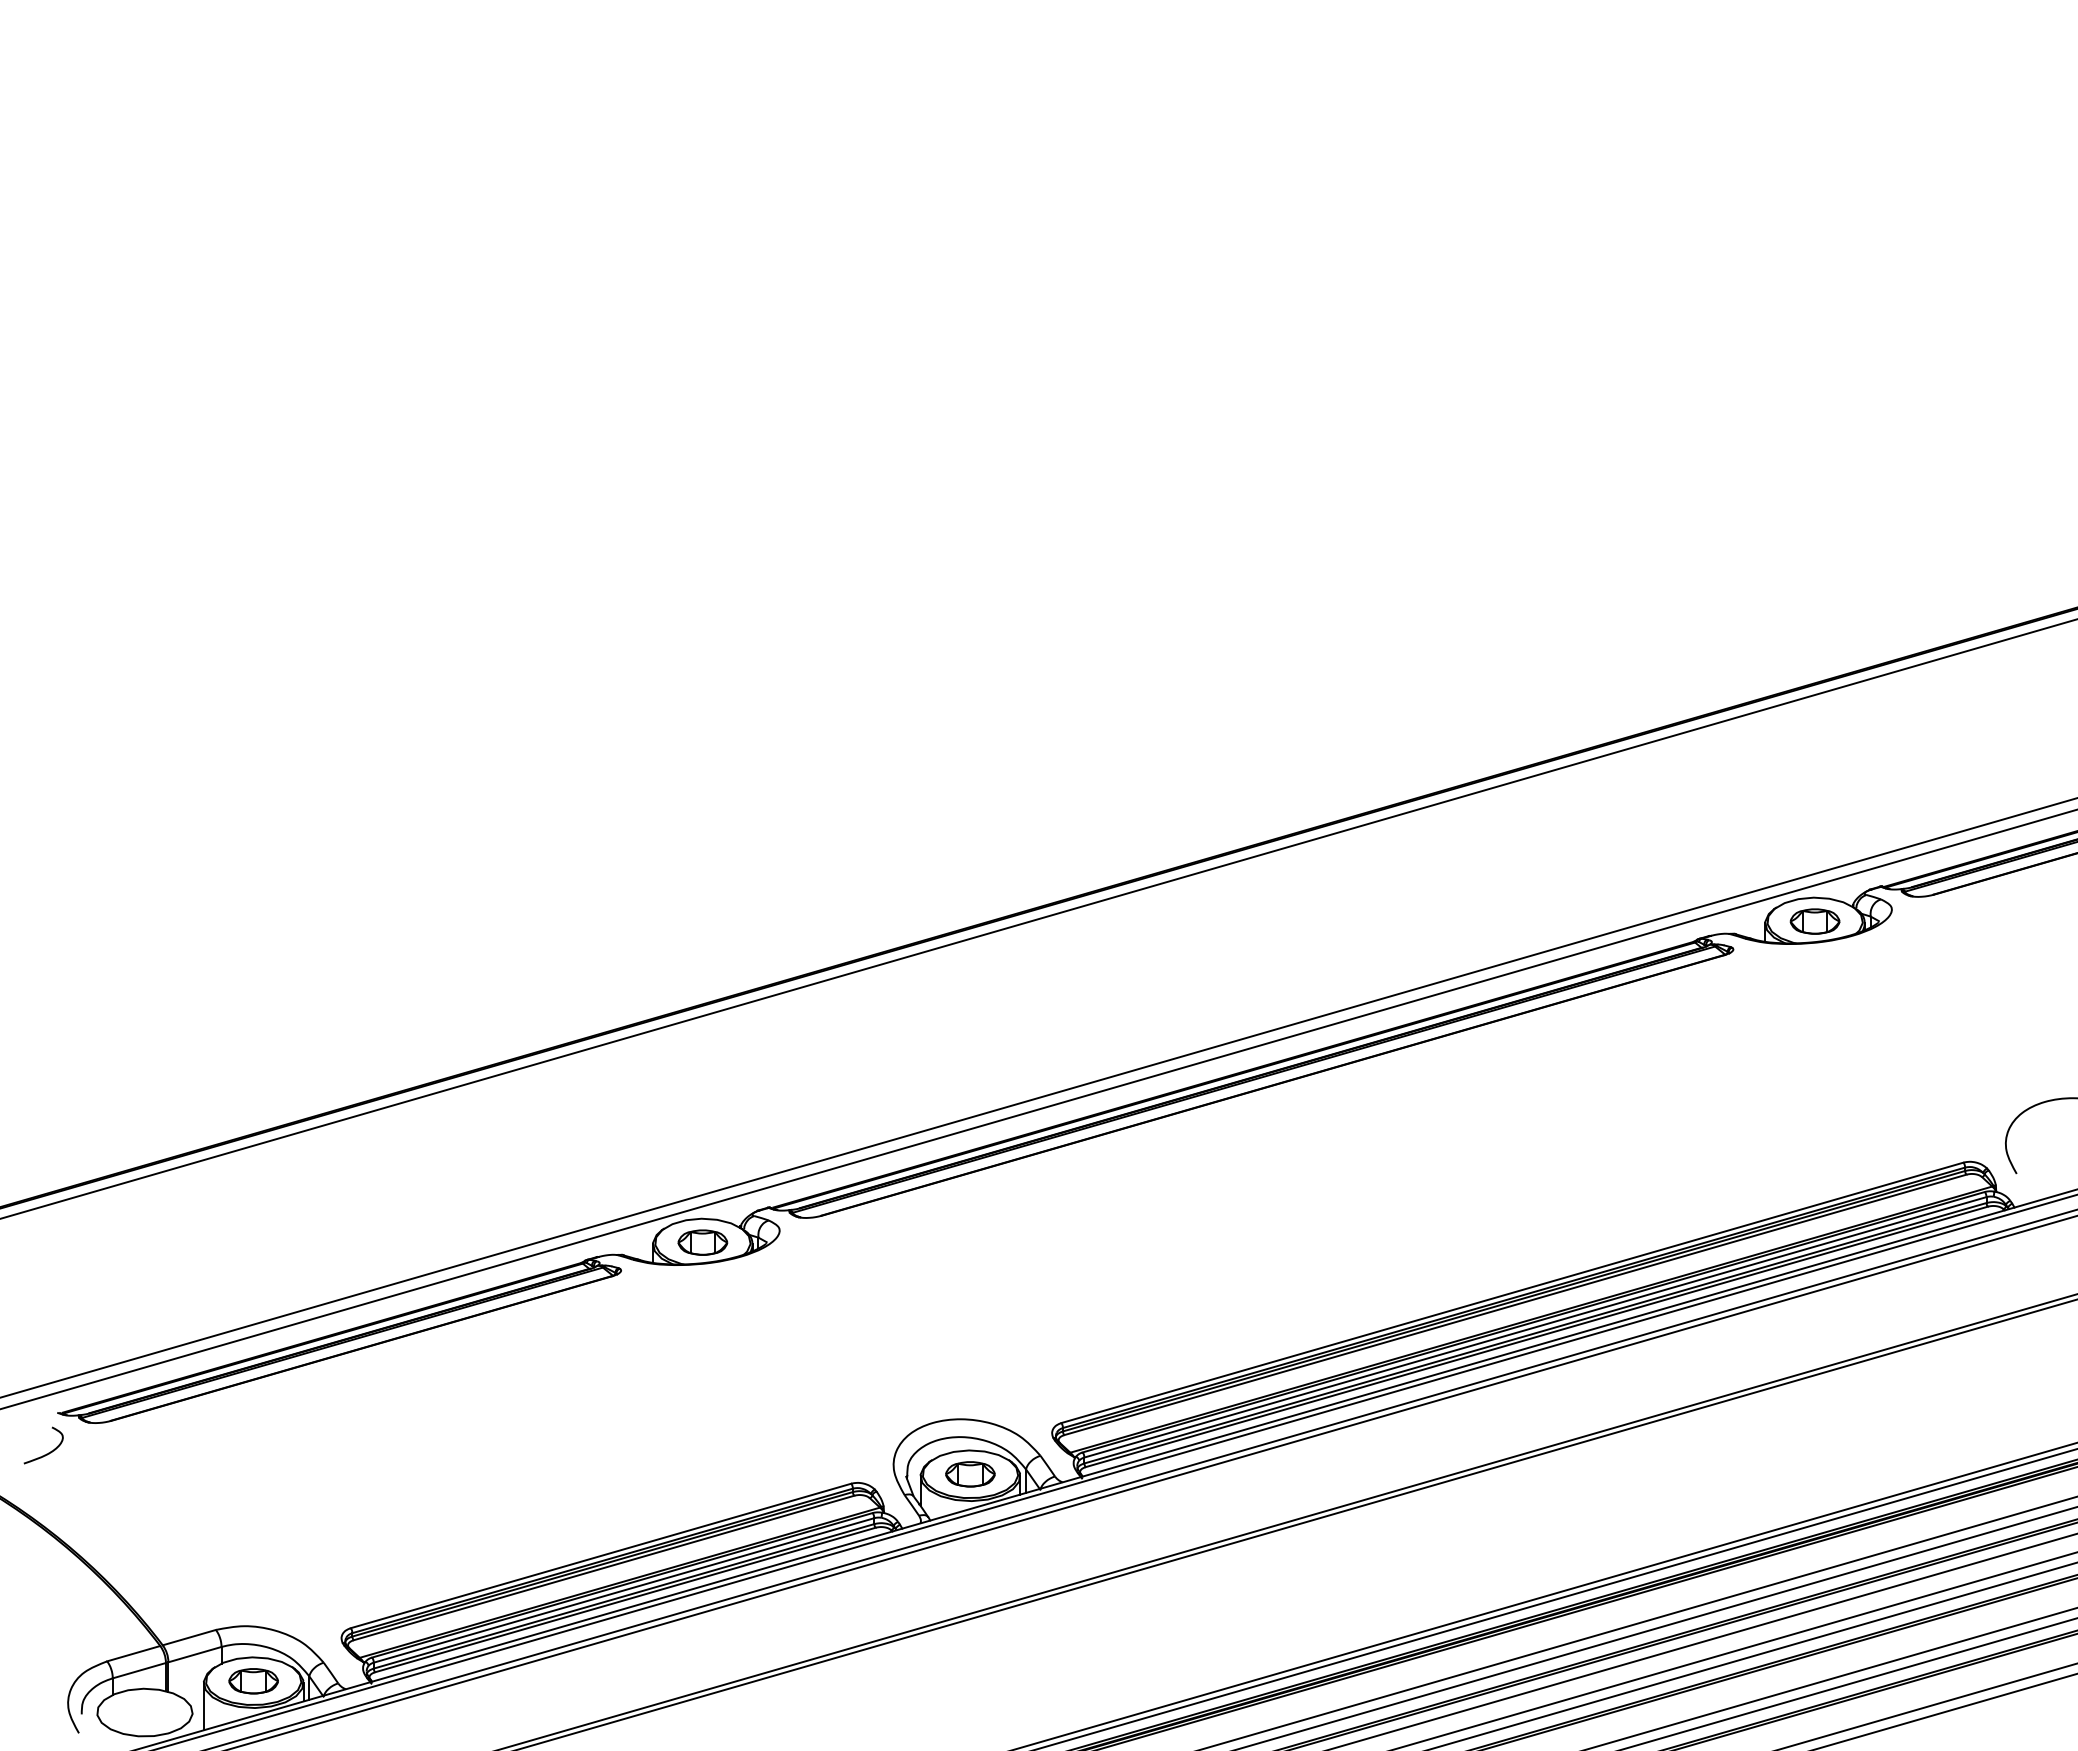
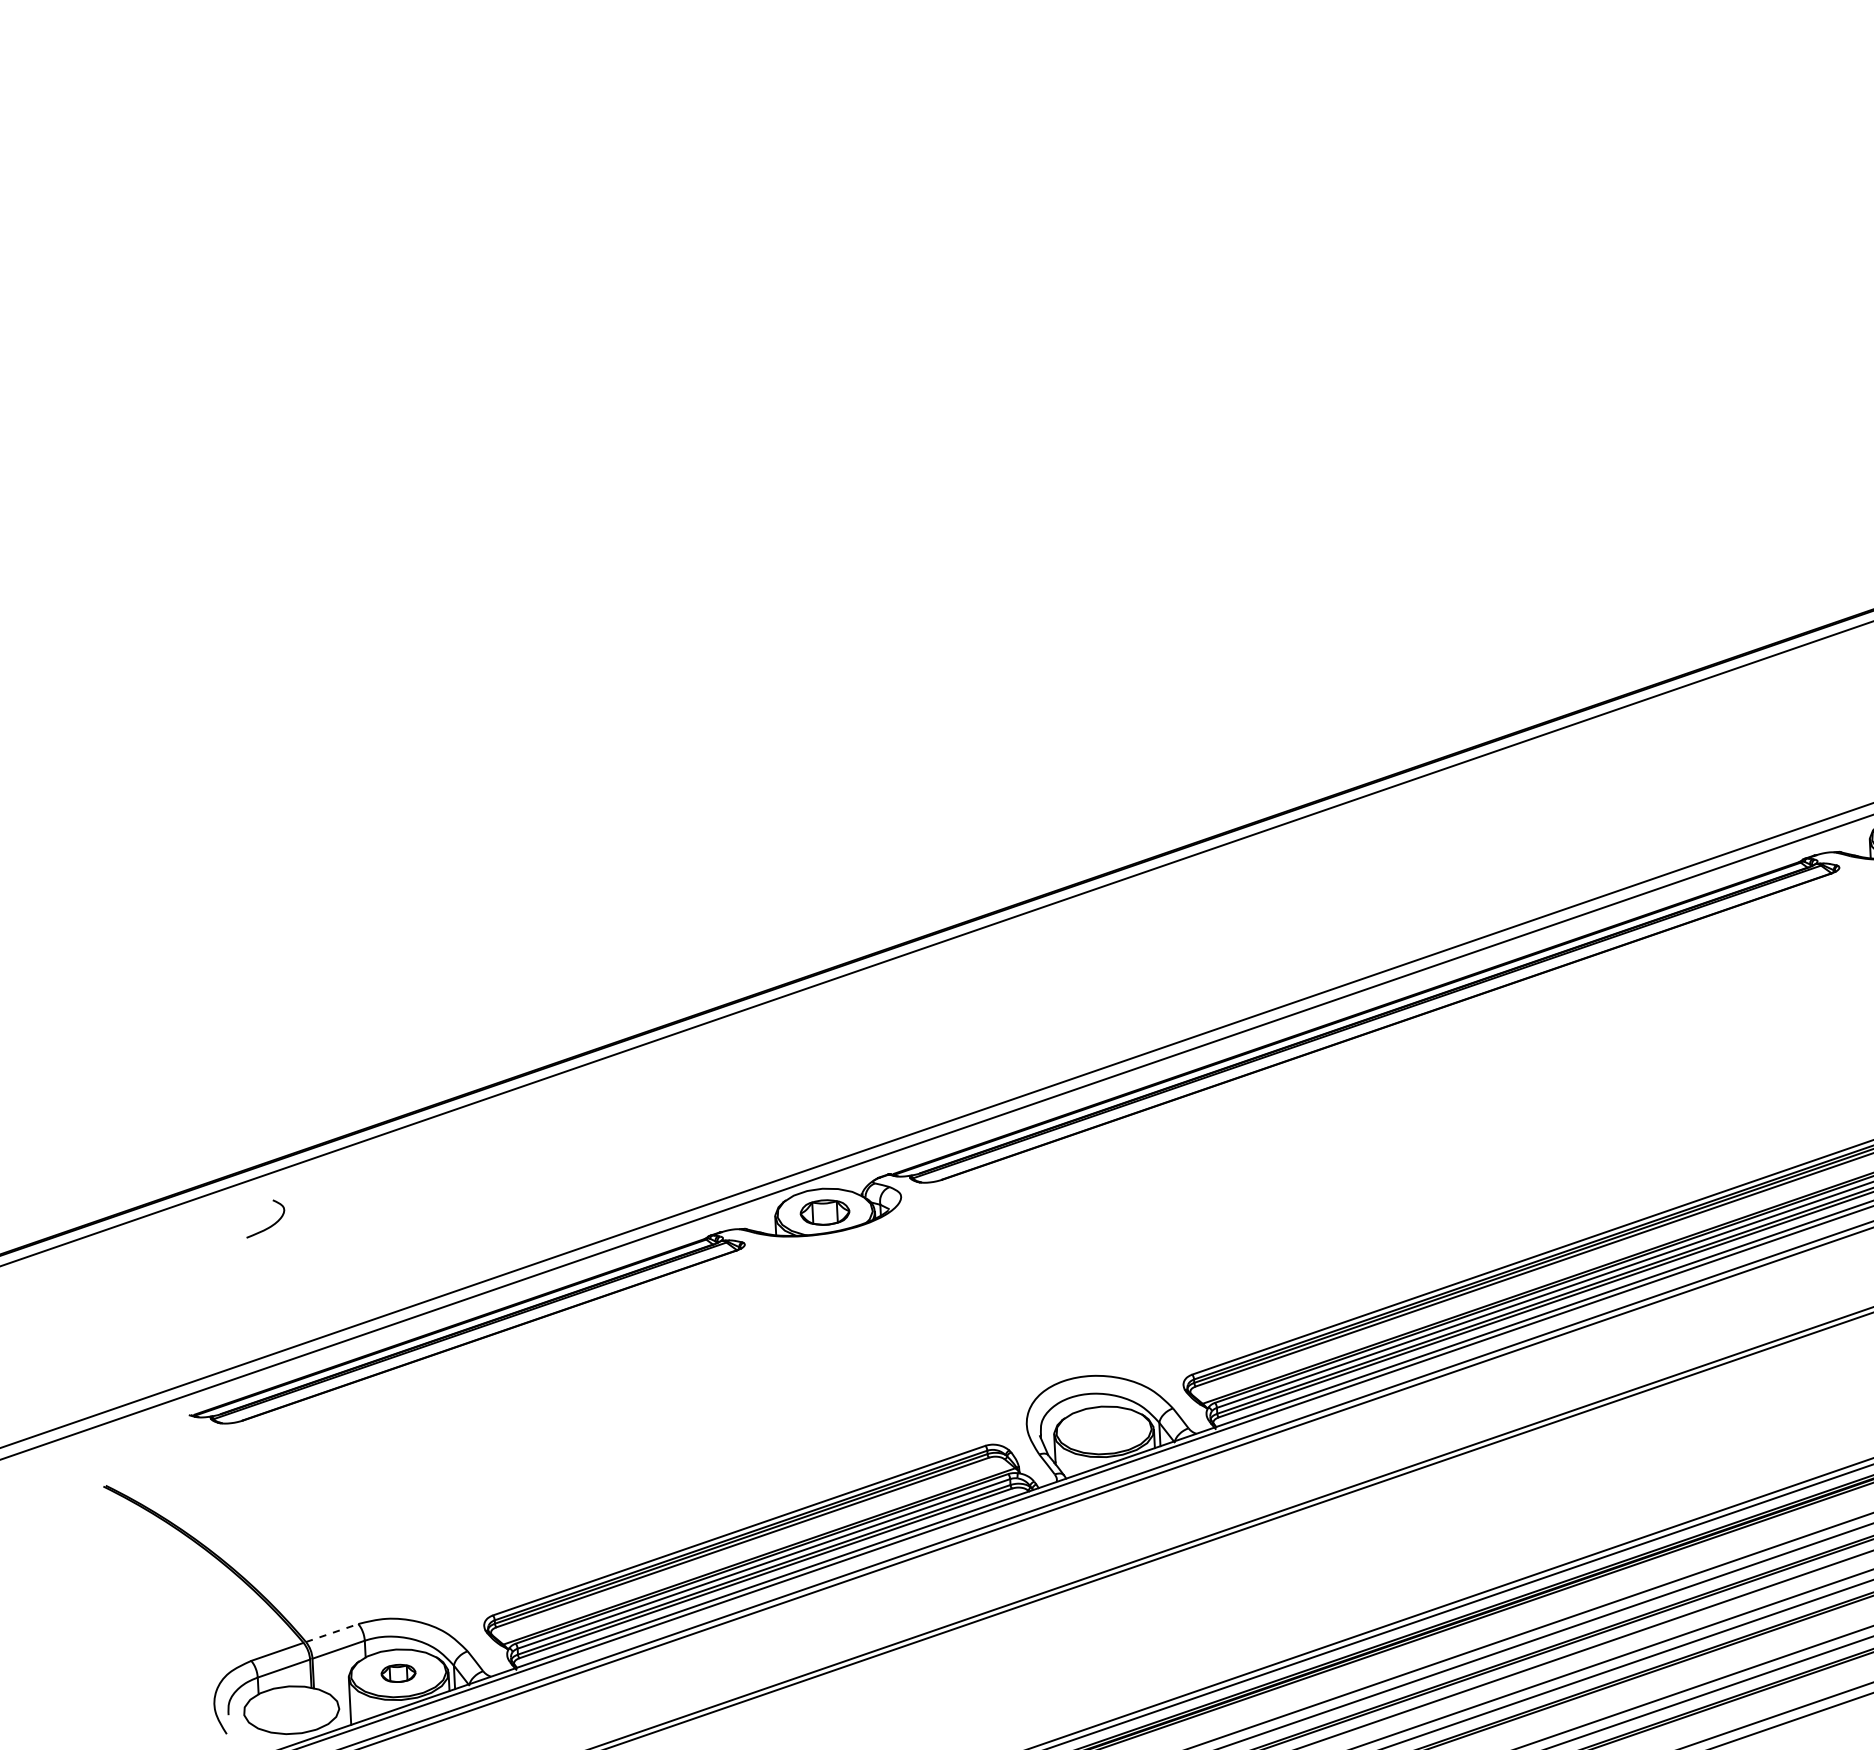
curve: (46, 1453) -> (268, 1226), moved
part: (970, 1474) -> (1104, 1430), removed
line: (189, 1637) -> (332, 1632), solid -> dashed
part: (253, 1681) -> (398, 1673), size x0.7

